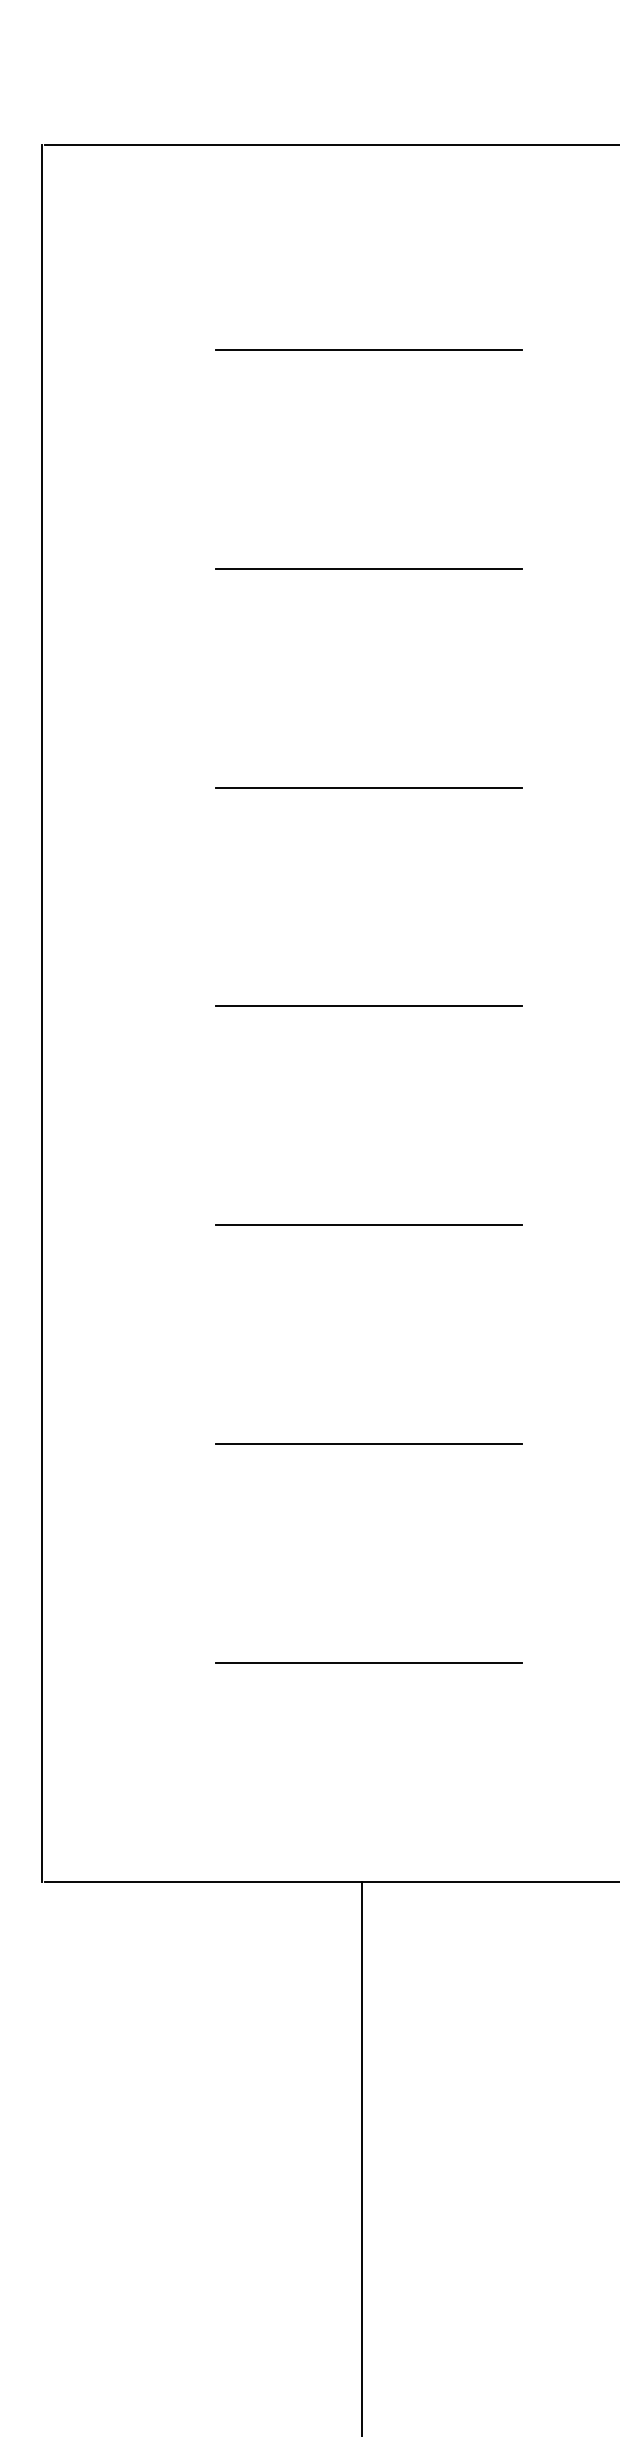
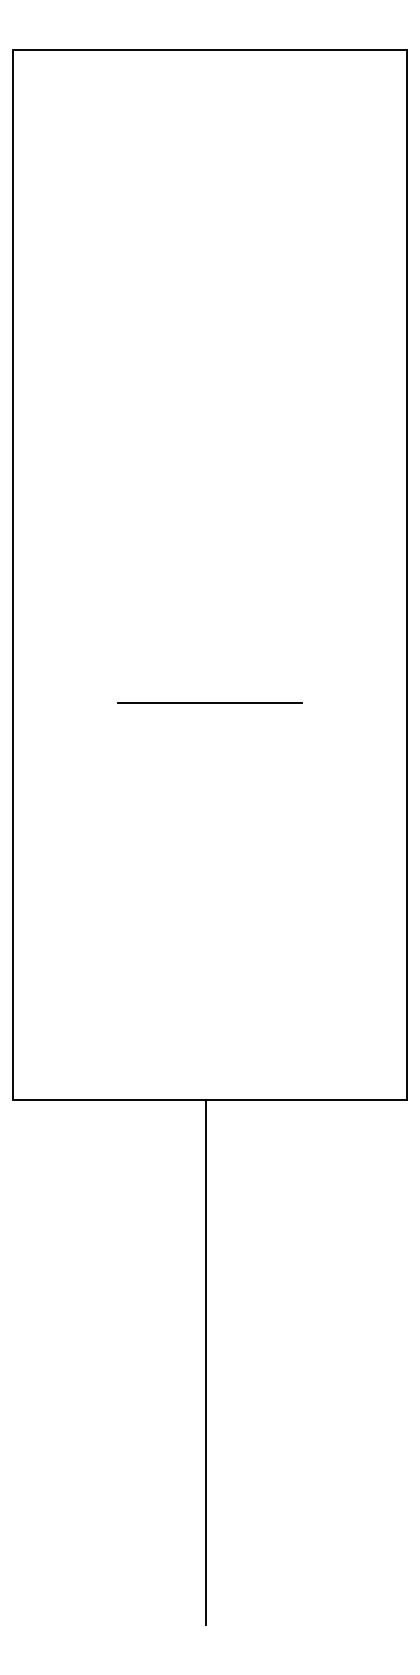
line: (367, 350) -> (209, 174), removed
line: (367, 568) -> (209, 306), removed
line: (367, 787) -> (209, 438), removed
line: (367, 1005) -> (209, 570), removed
line: (367, 1444) -> (209, 835), removed
line: (367, 1663) -> (209, 967), removed

